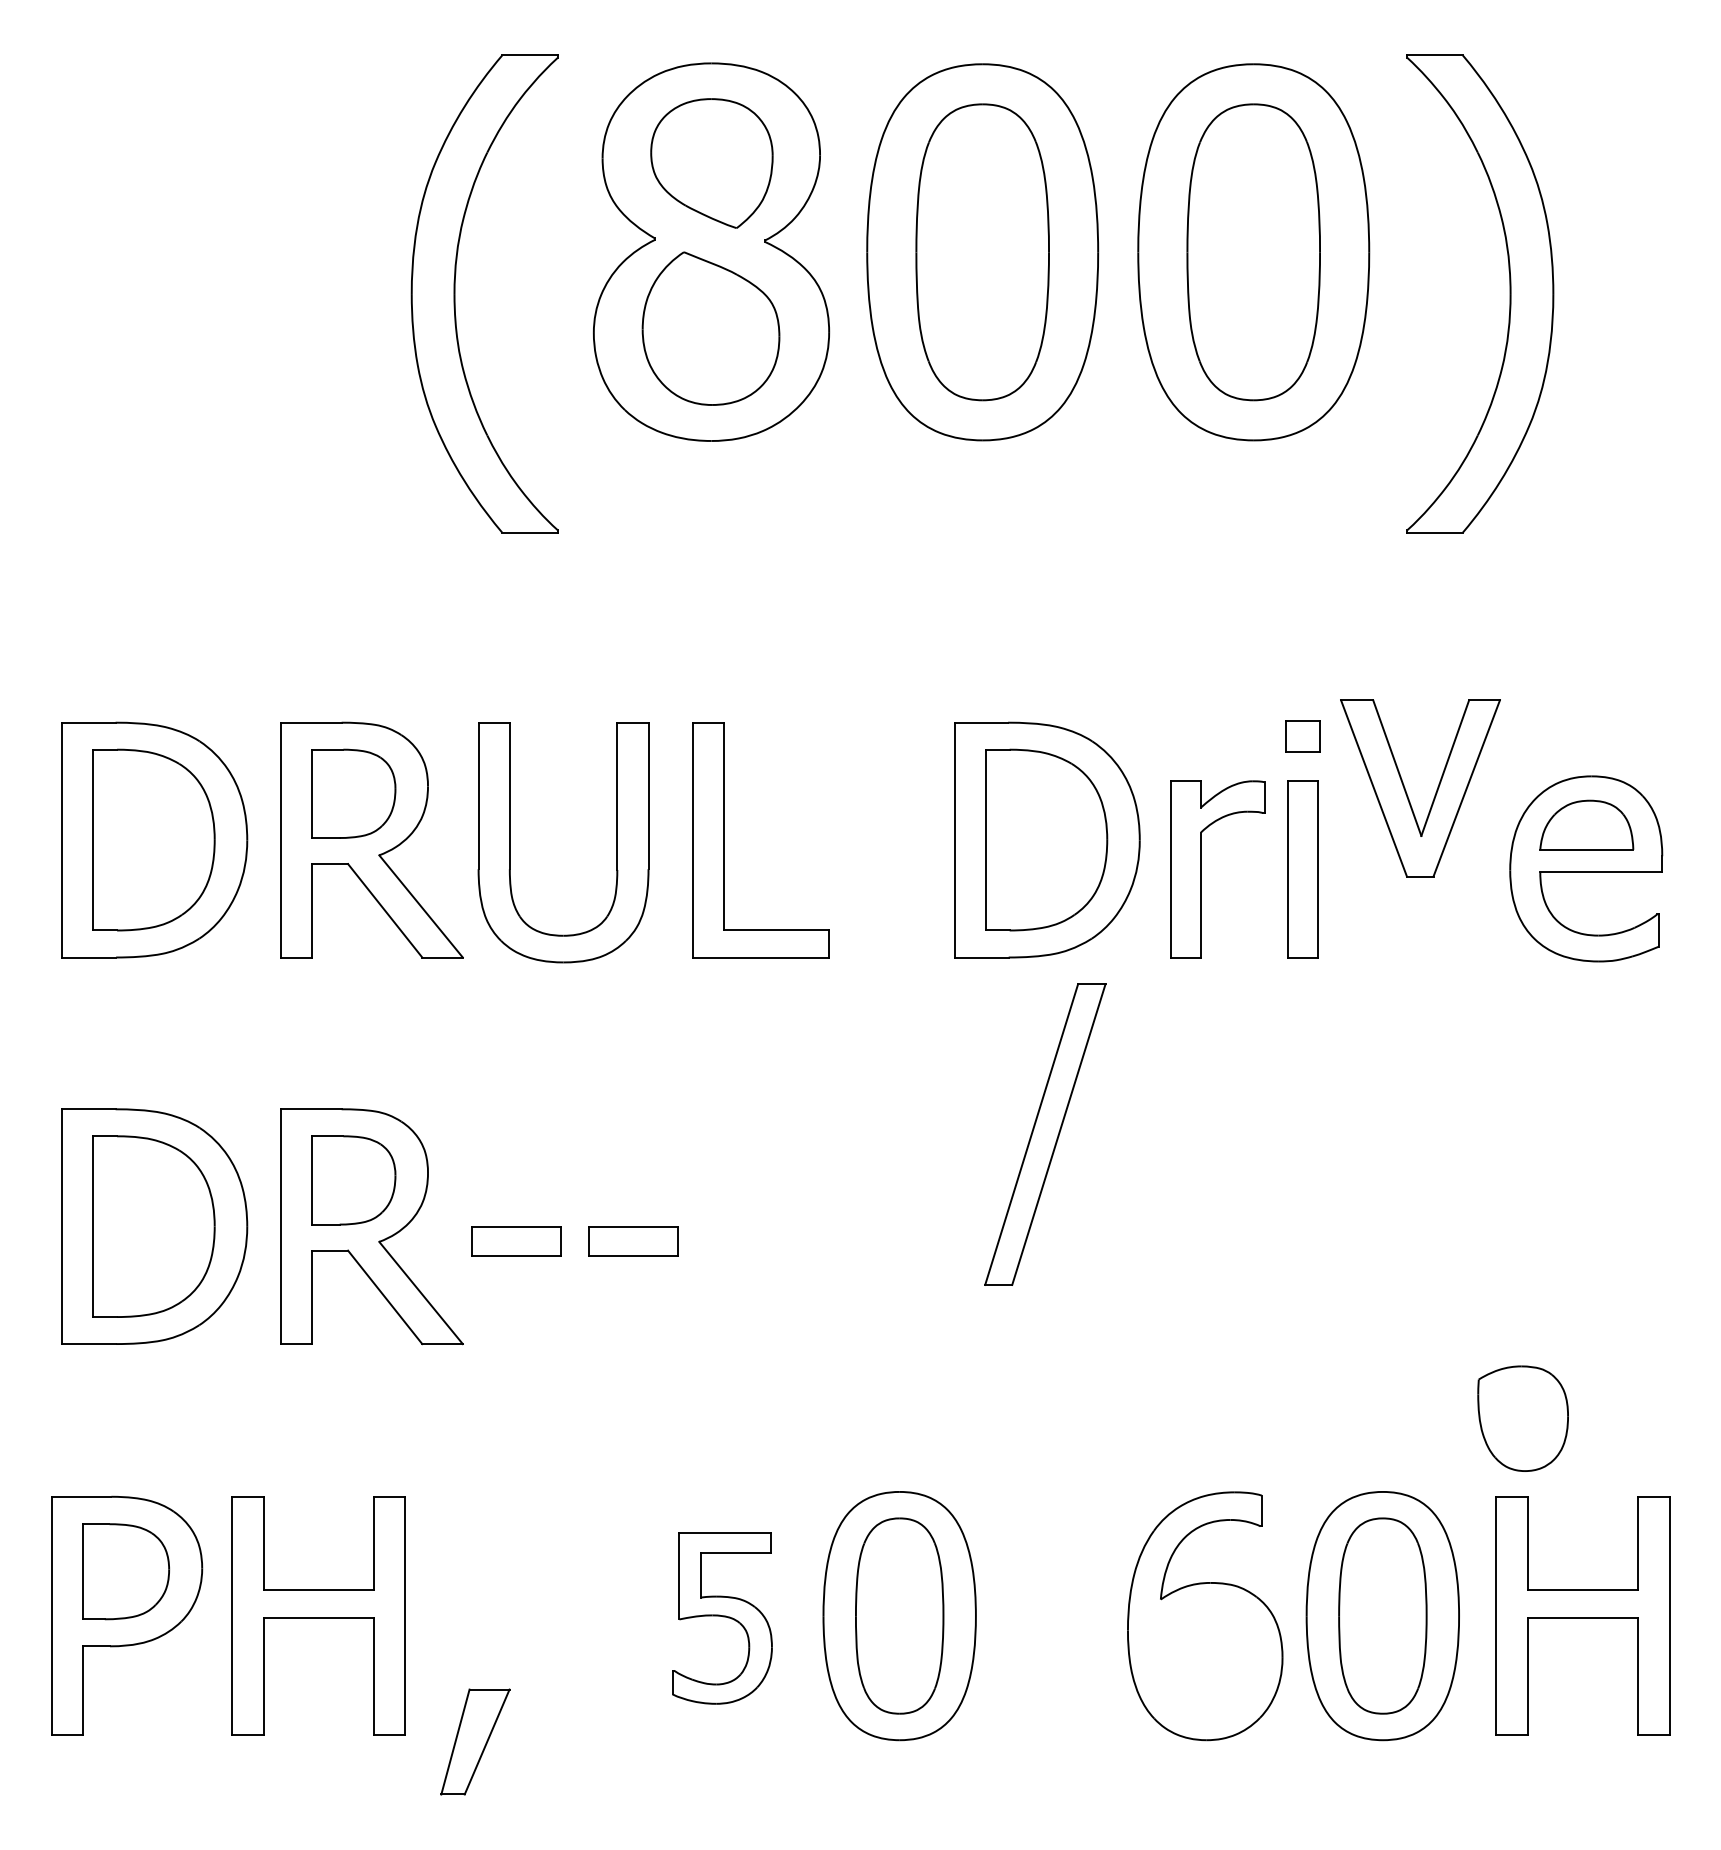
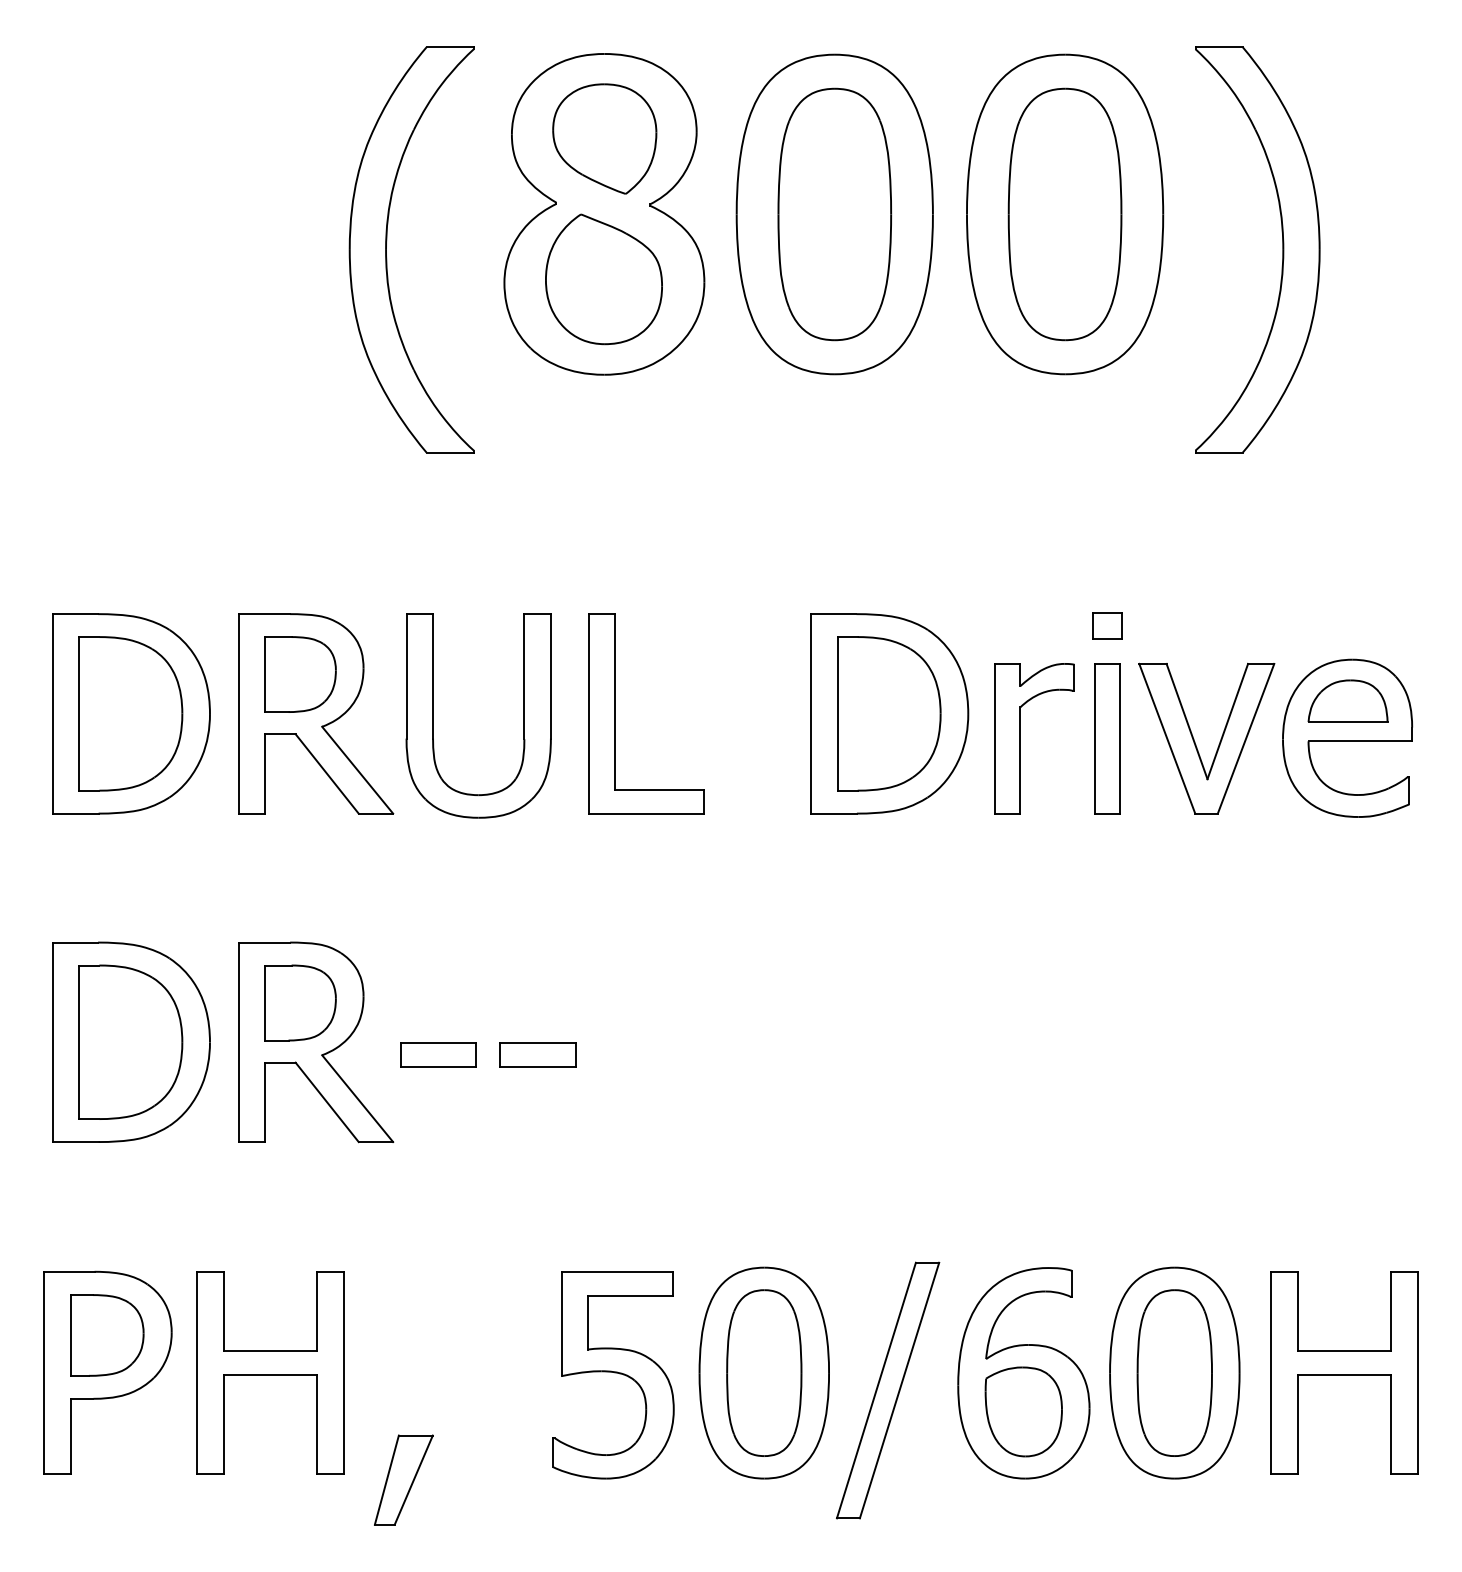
part: (1407, 793) -> (1195, 743), moved
part: (1045, 1134) -> (888, 1390), moved
part: (1522, 1418) -> (1023, 1411), moved
part: (722, 1618) -> (613, 1375), size x1.43

